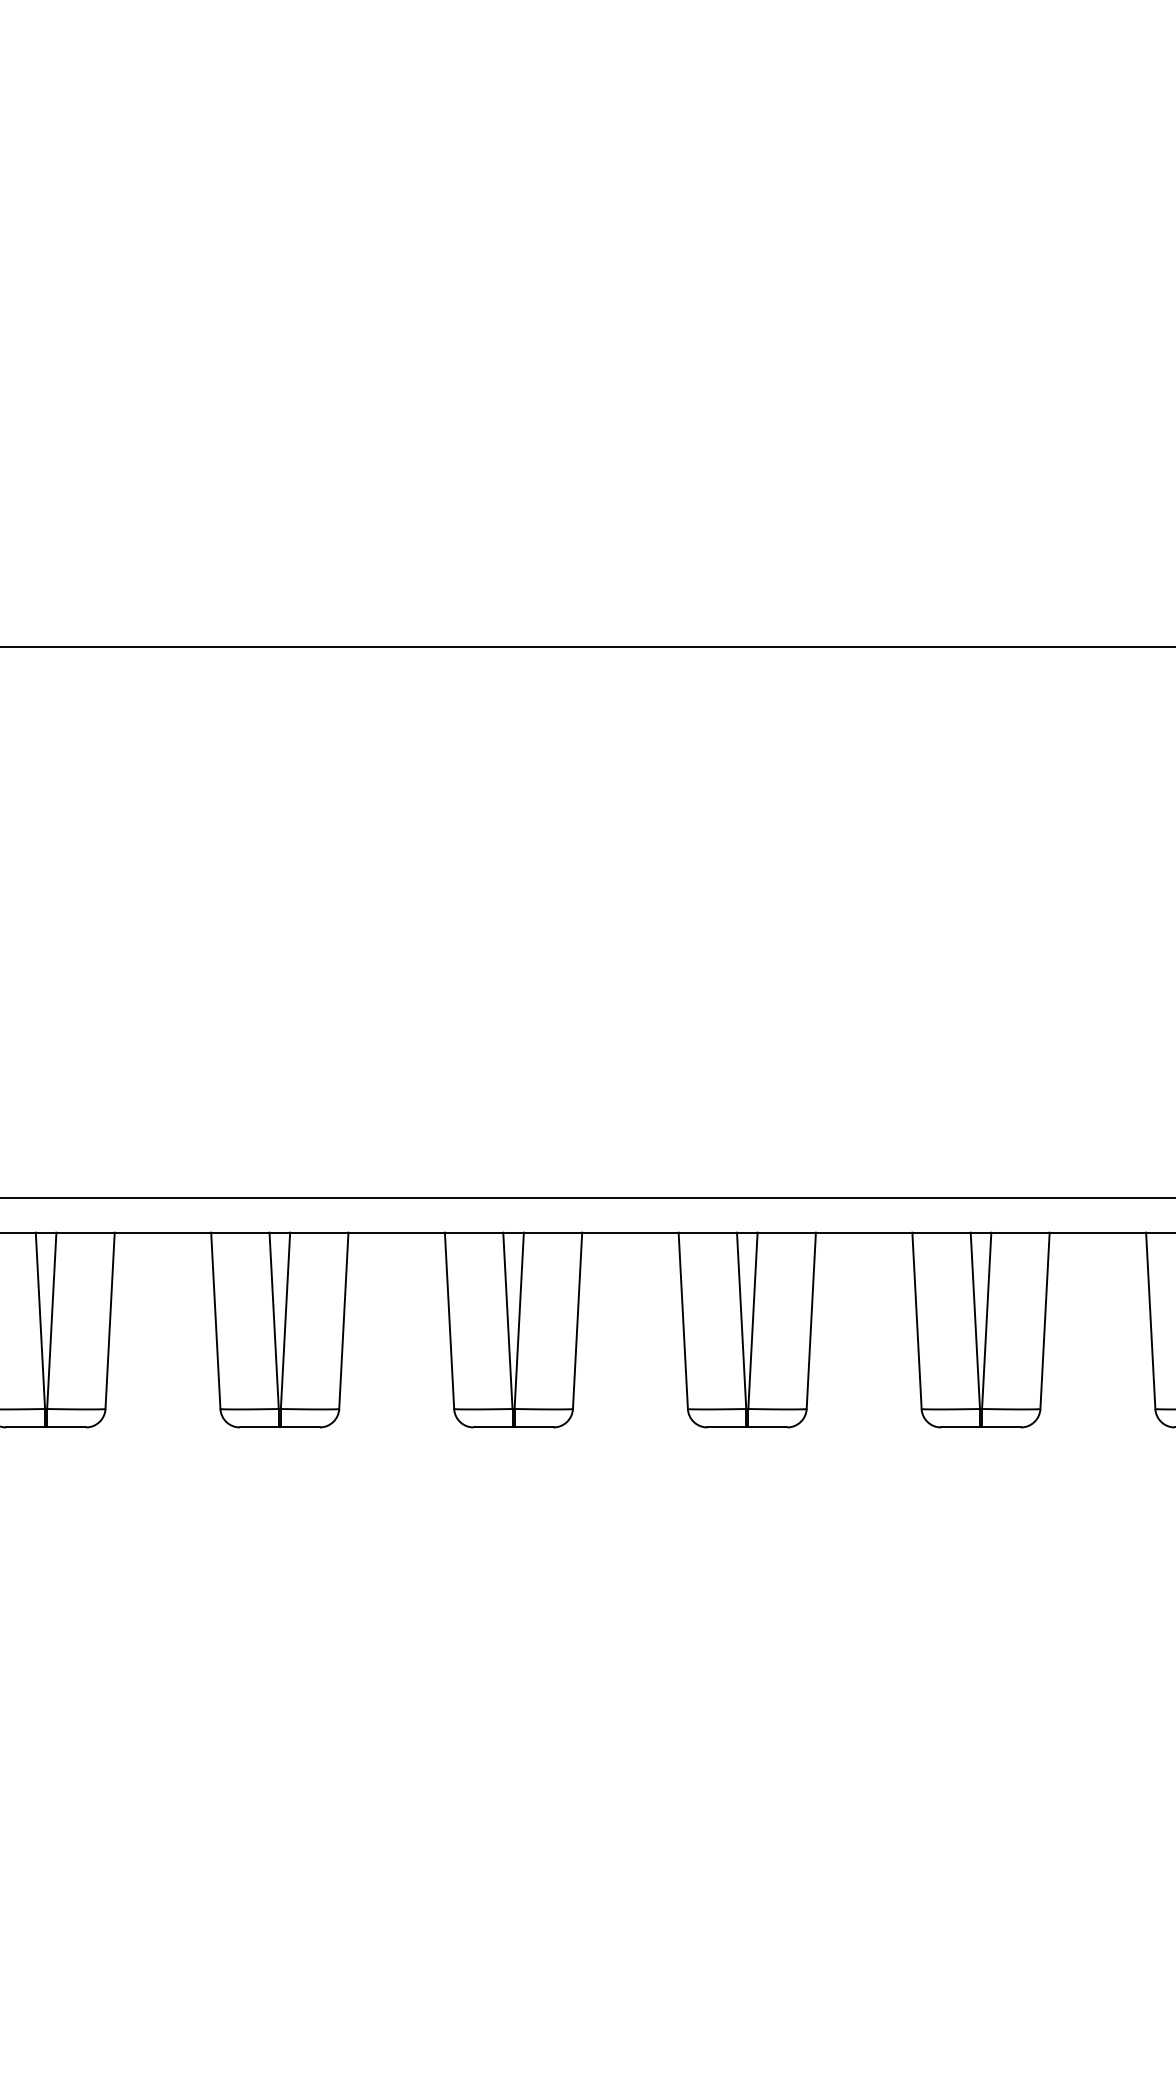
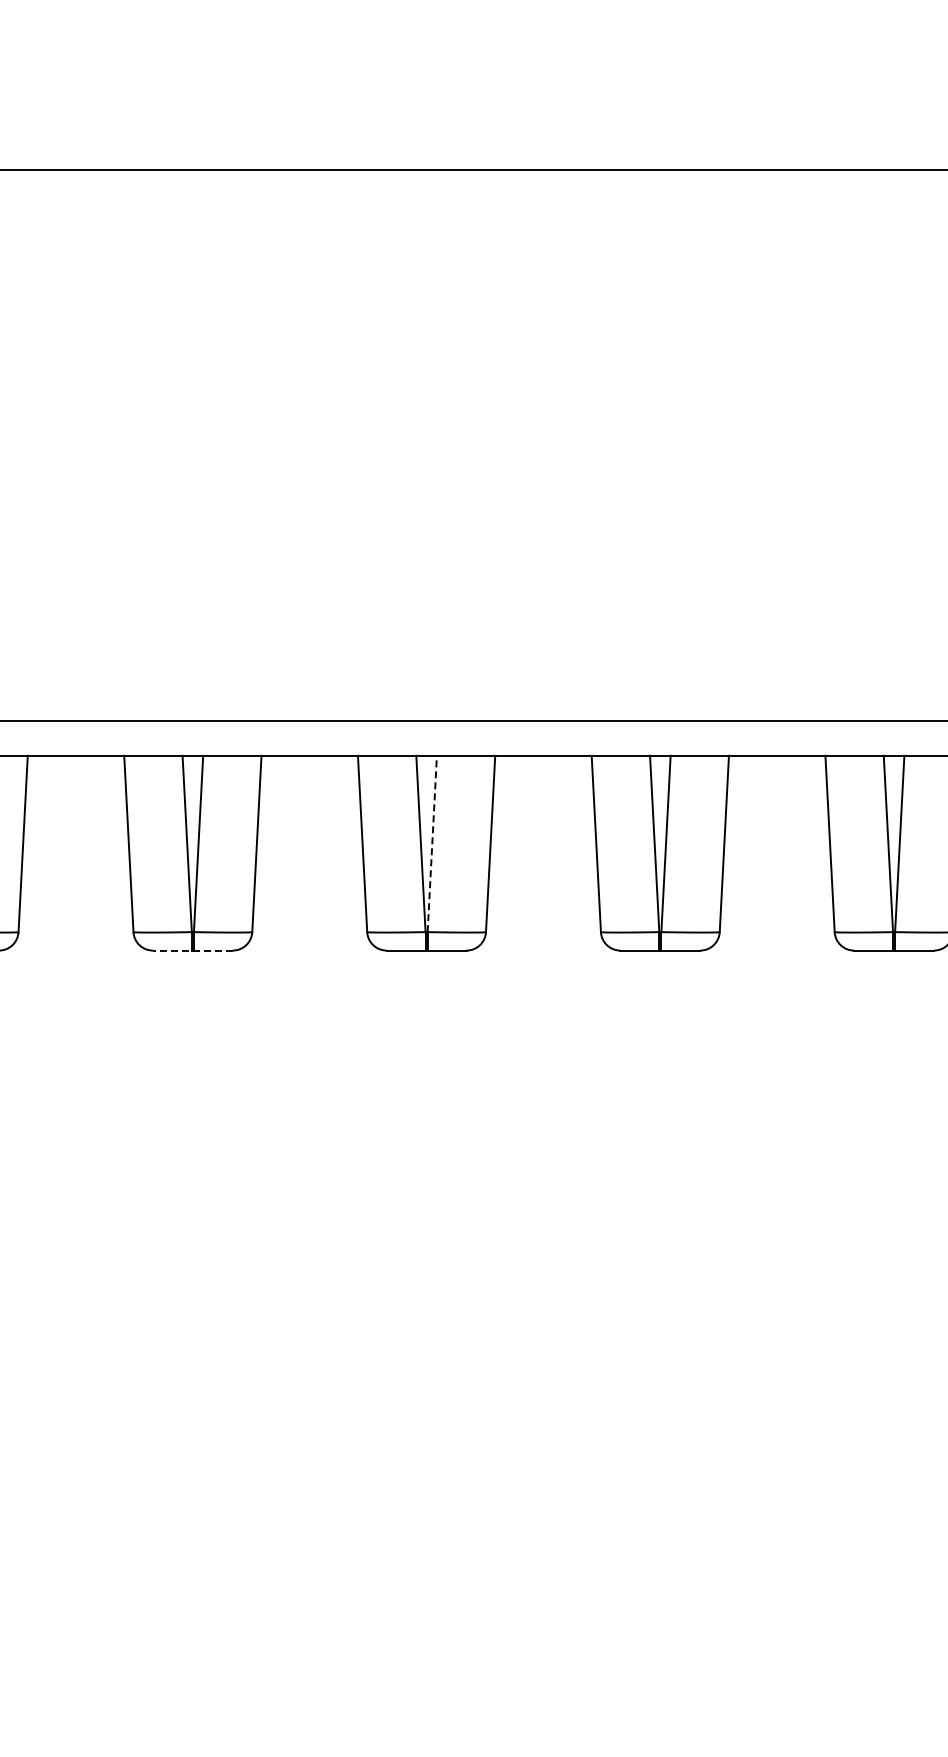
line: (752, 1320) -> (431, 843), solid -> dashed
line: (513, 1427) -> (192, 950), solid -> dashed

